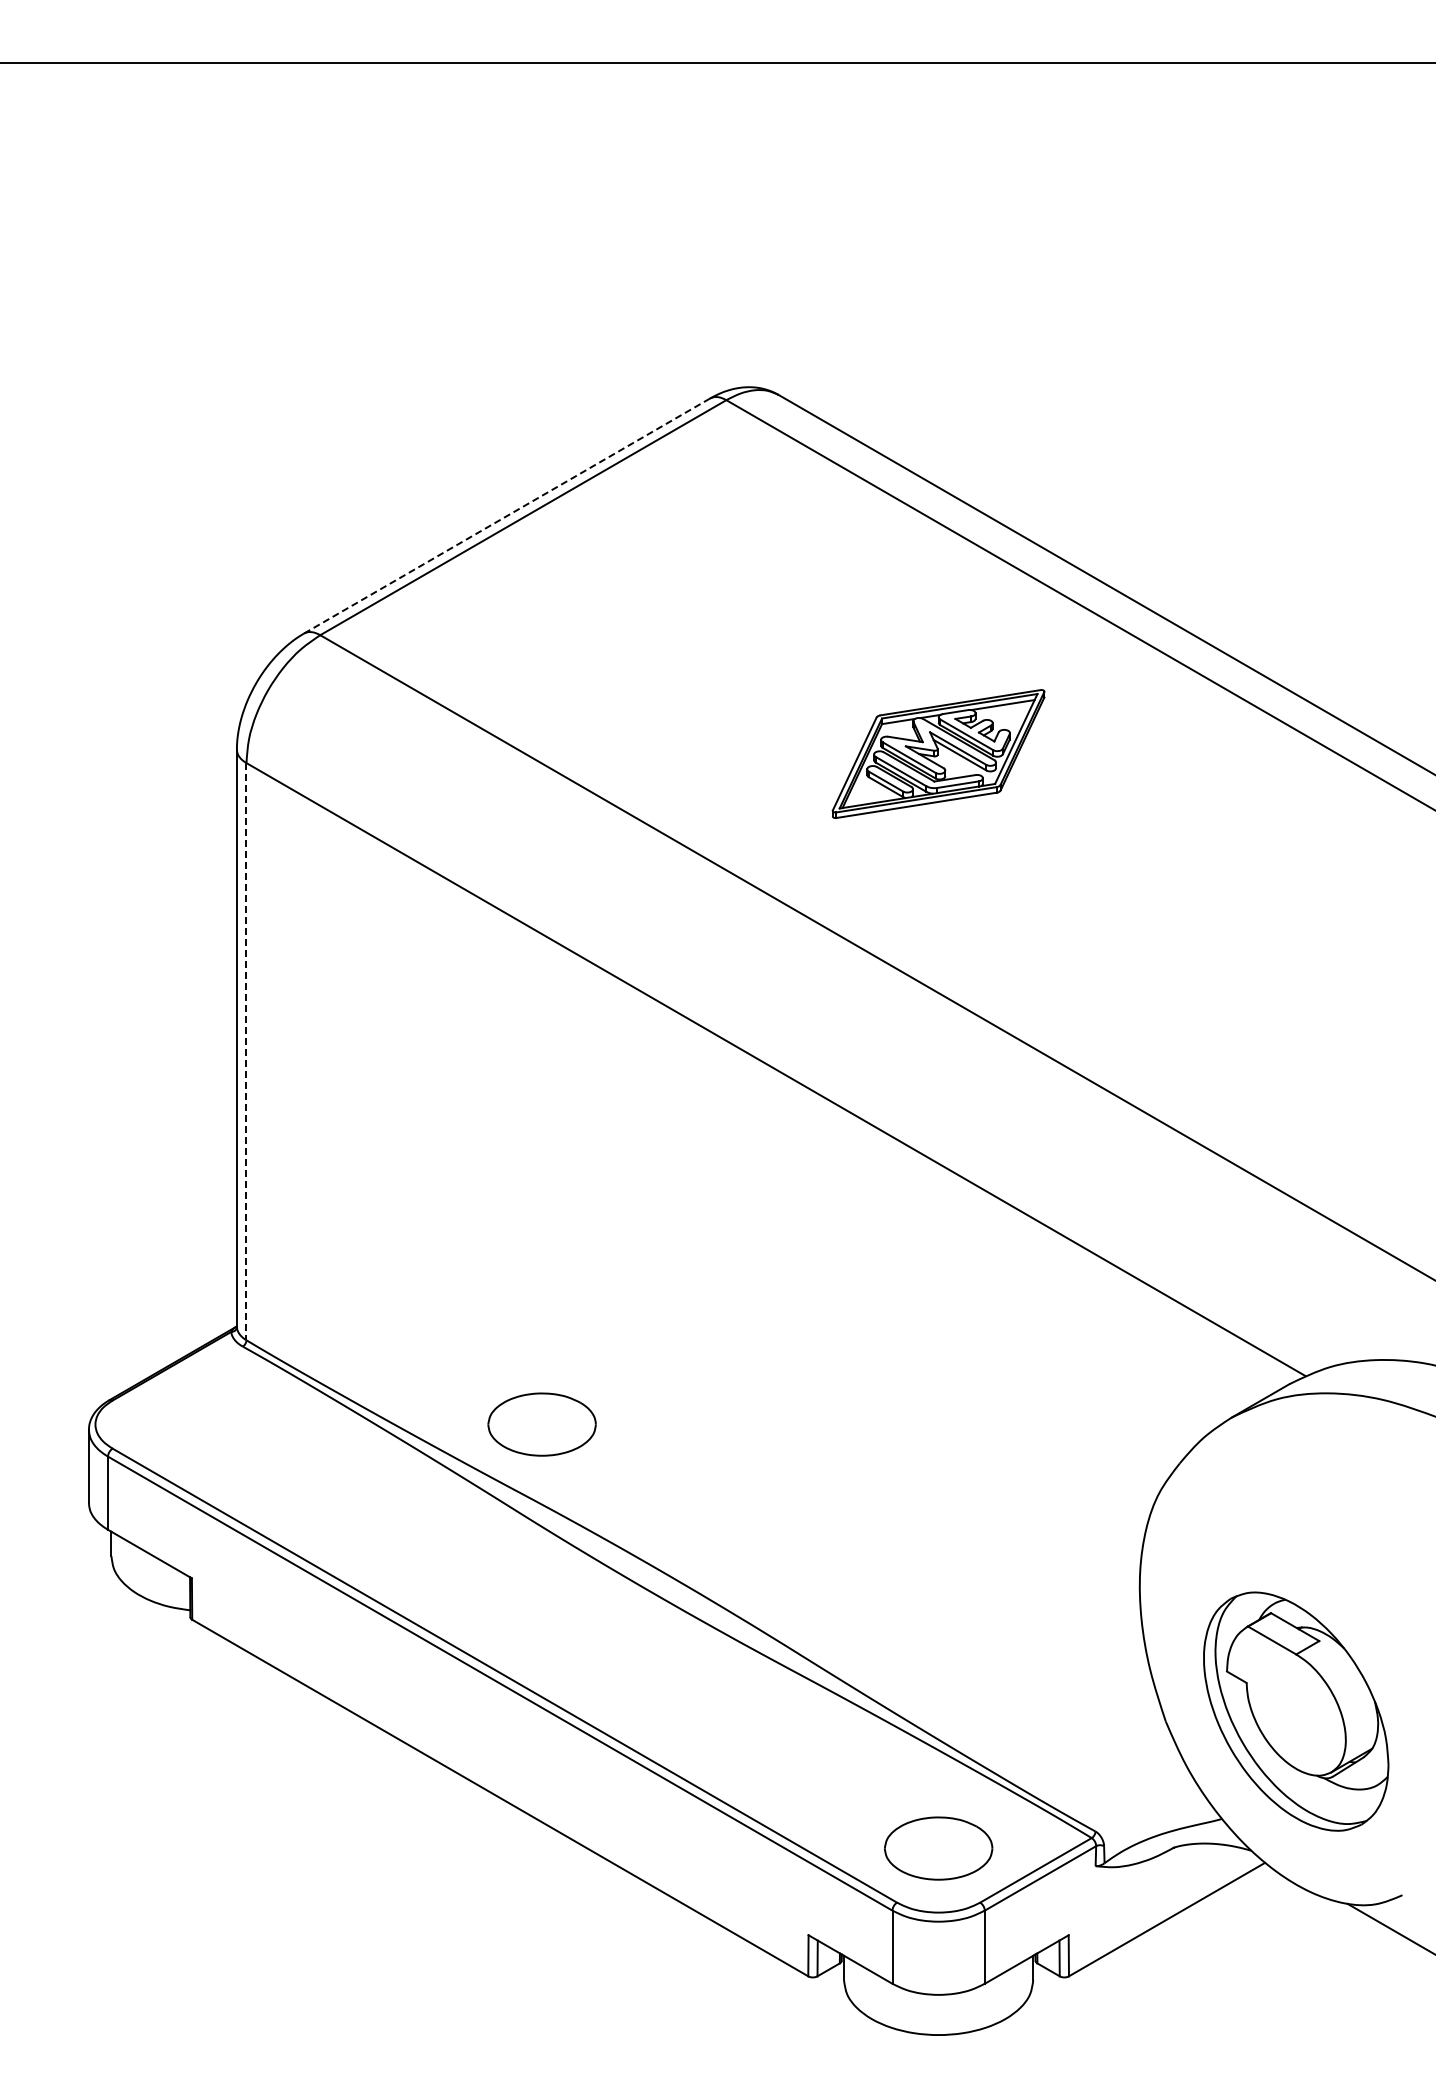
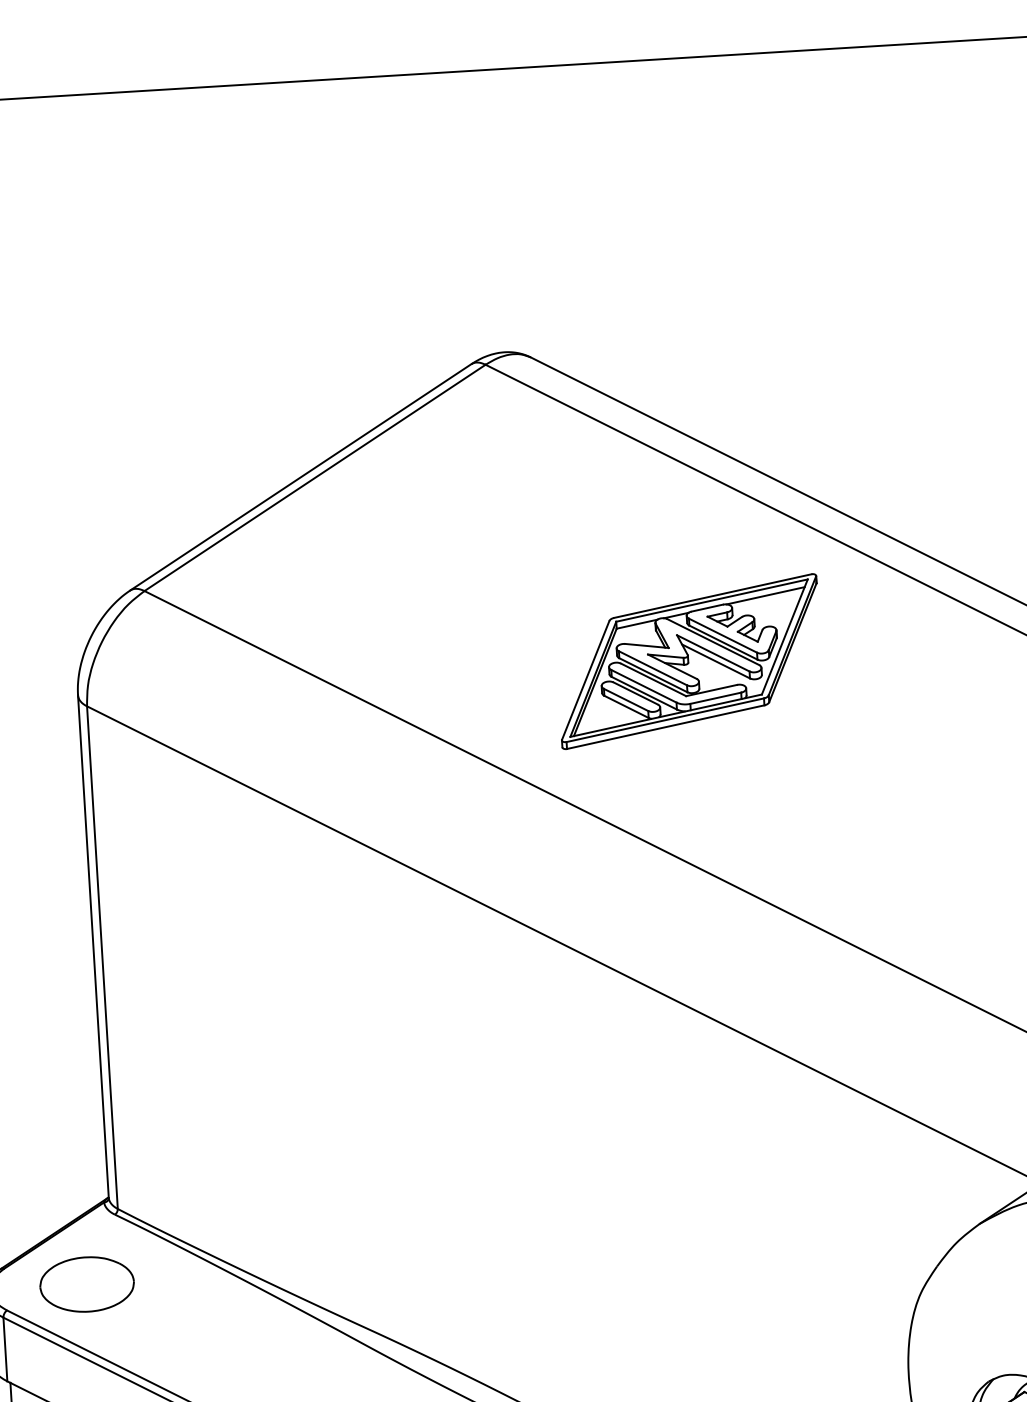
line: (507, 516) -> (301, 477), dashed -> solid
part: (938, 753) -> (689, 661), size x1.43
line: (246, 1051) -> (102, 957), dashed -> solid
part: (541, 1424) -> (86, 1284), moved

